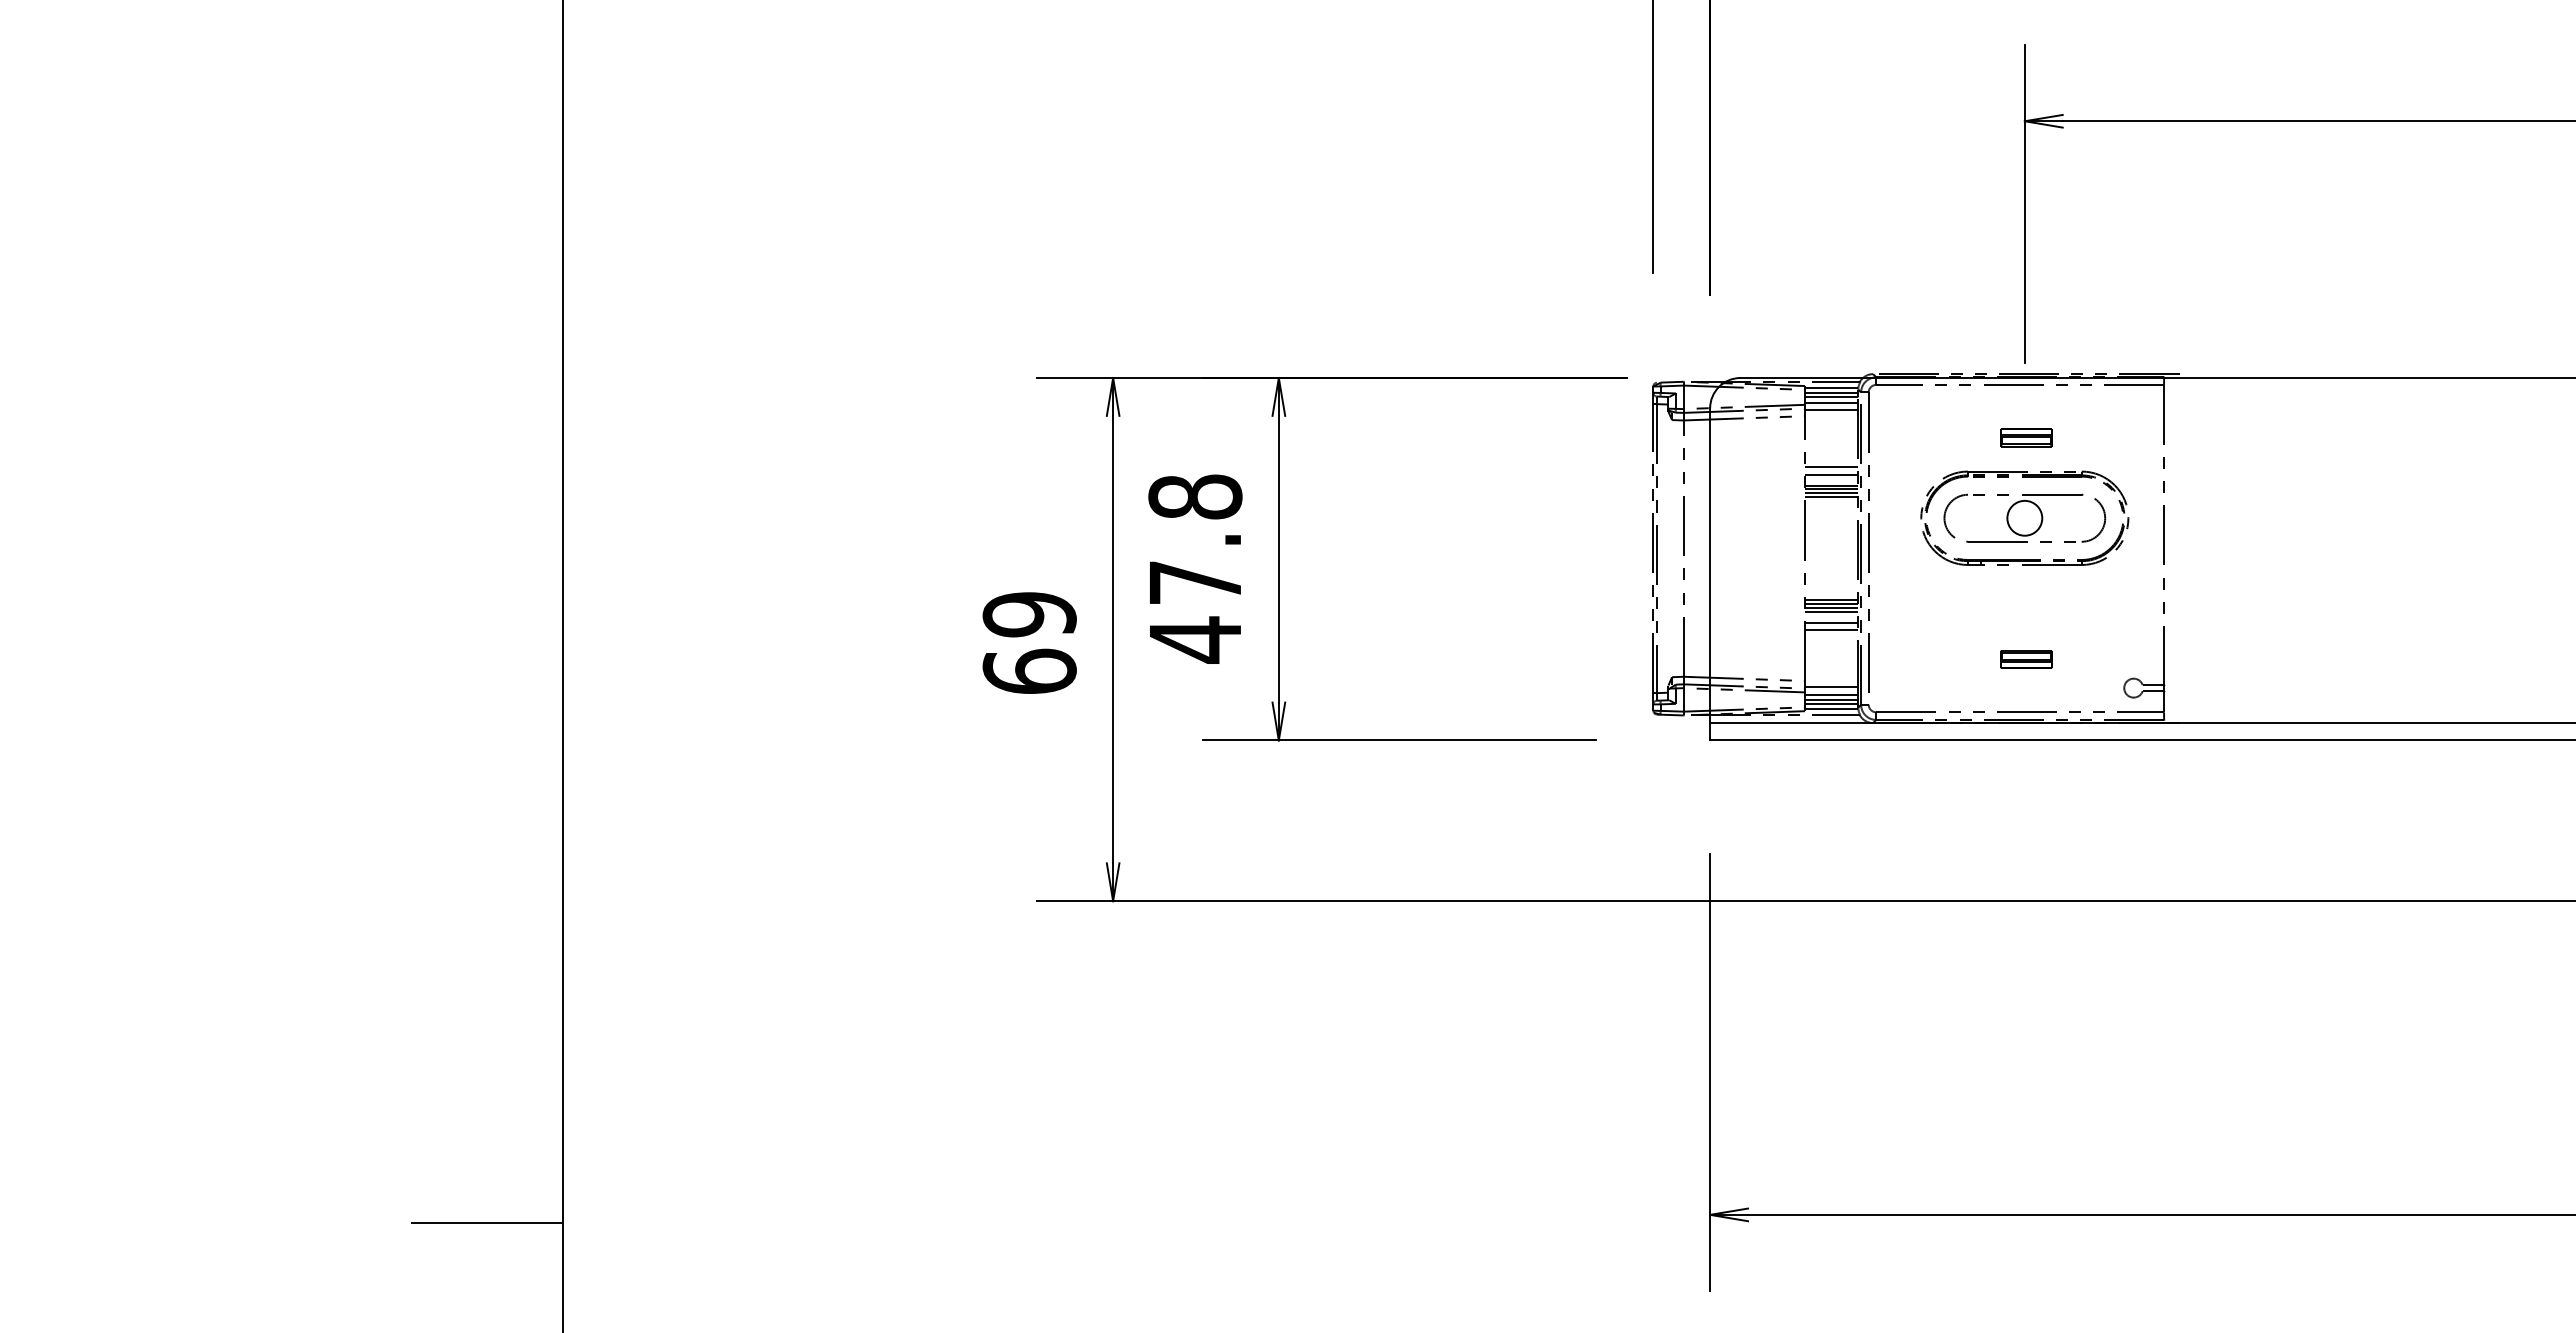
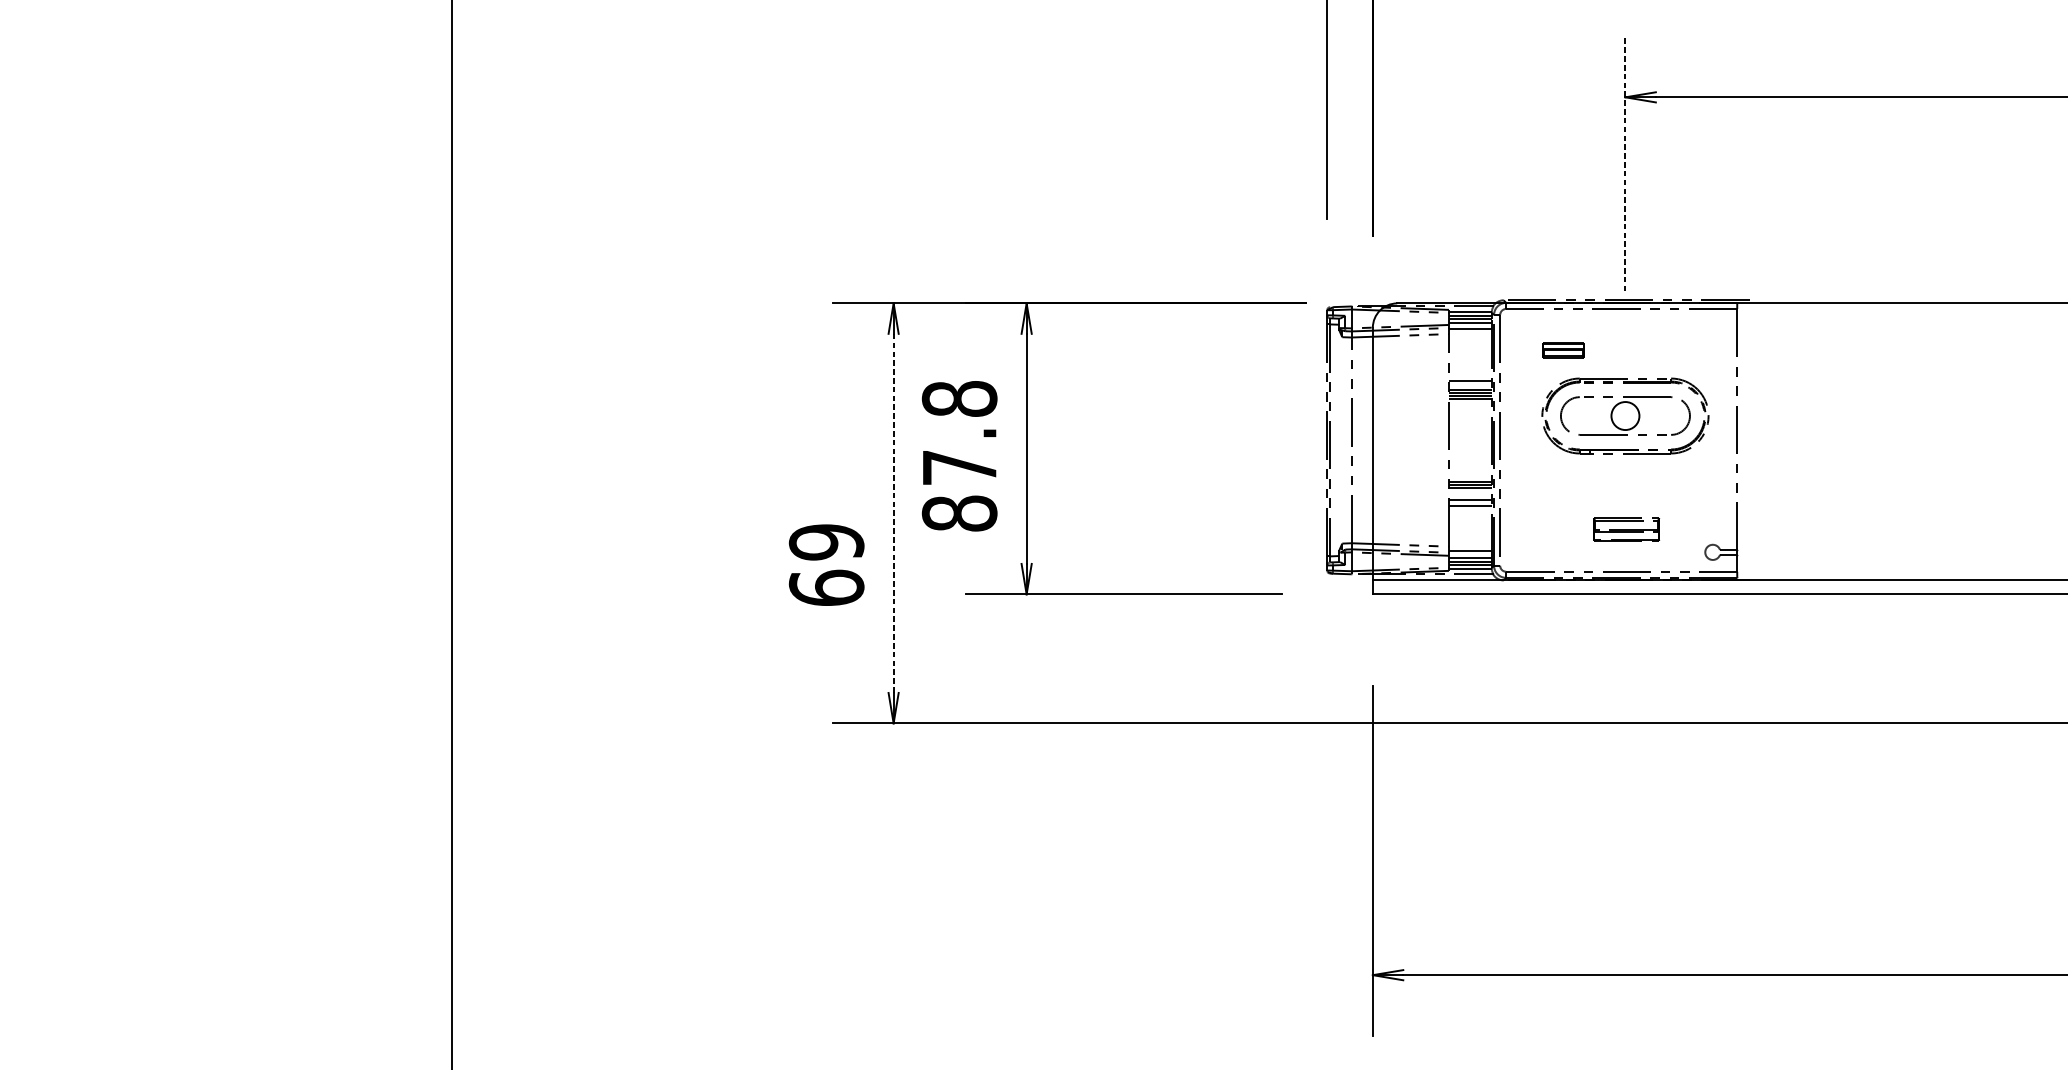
line: (2024, 204) -> (1625, 164), solid -> dashed
part: (2026, 437) -> (1563, 350), moved
line: (1831, 467) -> (1470, 375), removed
line: (1831, 611) -> (1470, 490), removed
line: (1113, 639) -> (893, 513), solid -> dashed
text: (1195, 639) -> (959, 513), 47.8 -> 87.8
text: (1029, 642) -> (826, 564), moved
part: (2026, 659) -> (1626, 529), size x1.6
line: (487, 1223) -> (391, 982), removed

